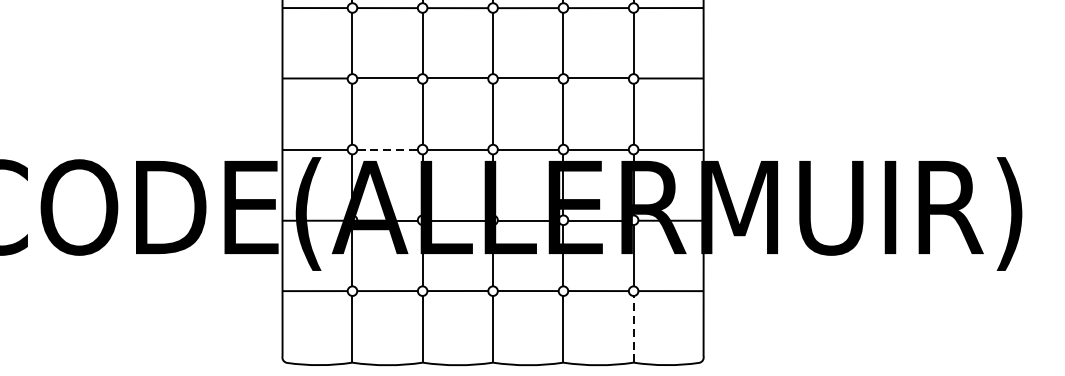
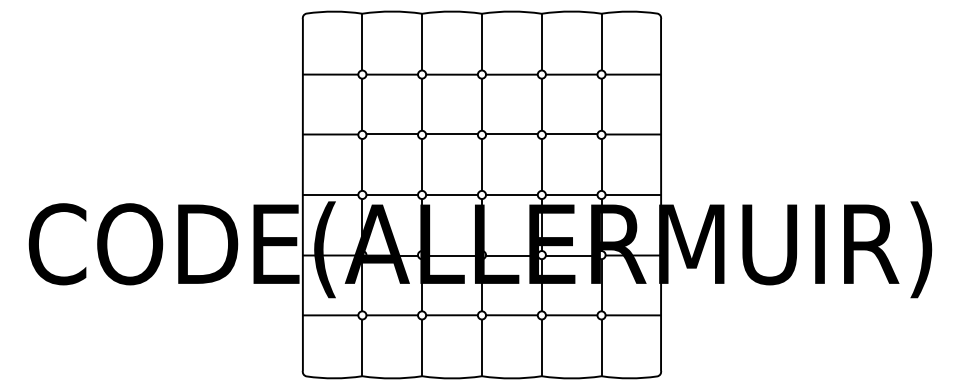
line: (387, 149) -> (392, 194), dashed -> solid
line: (633, 328) -> (601, 347), dashed -> solid

